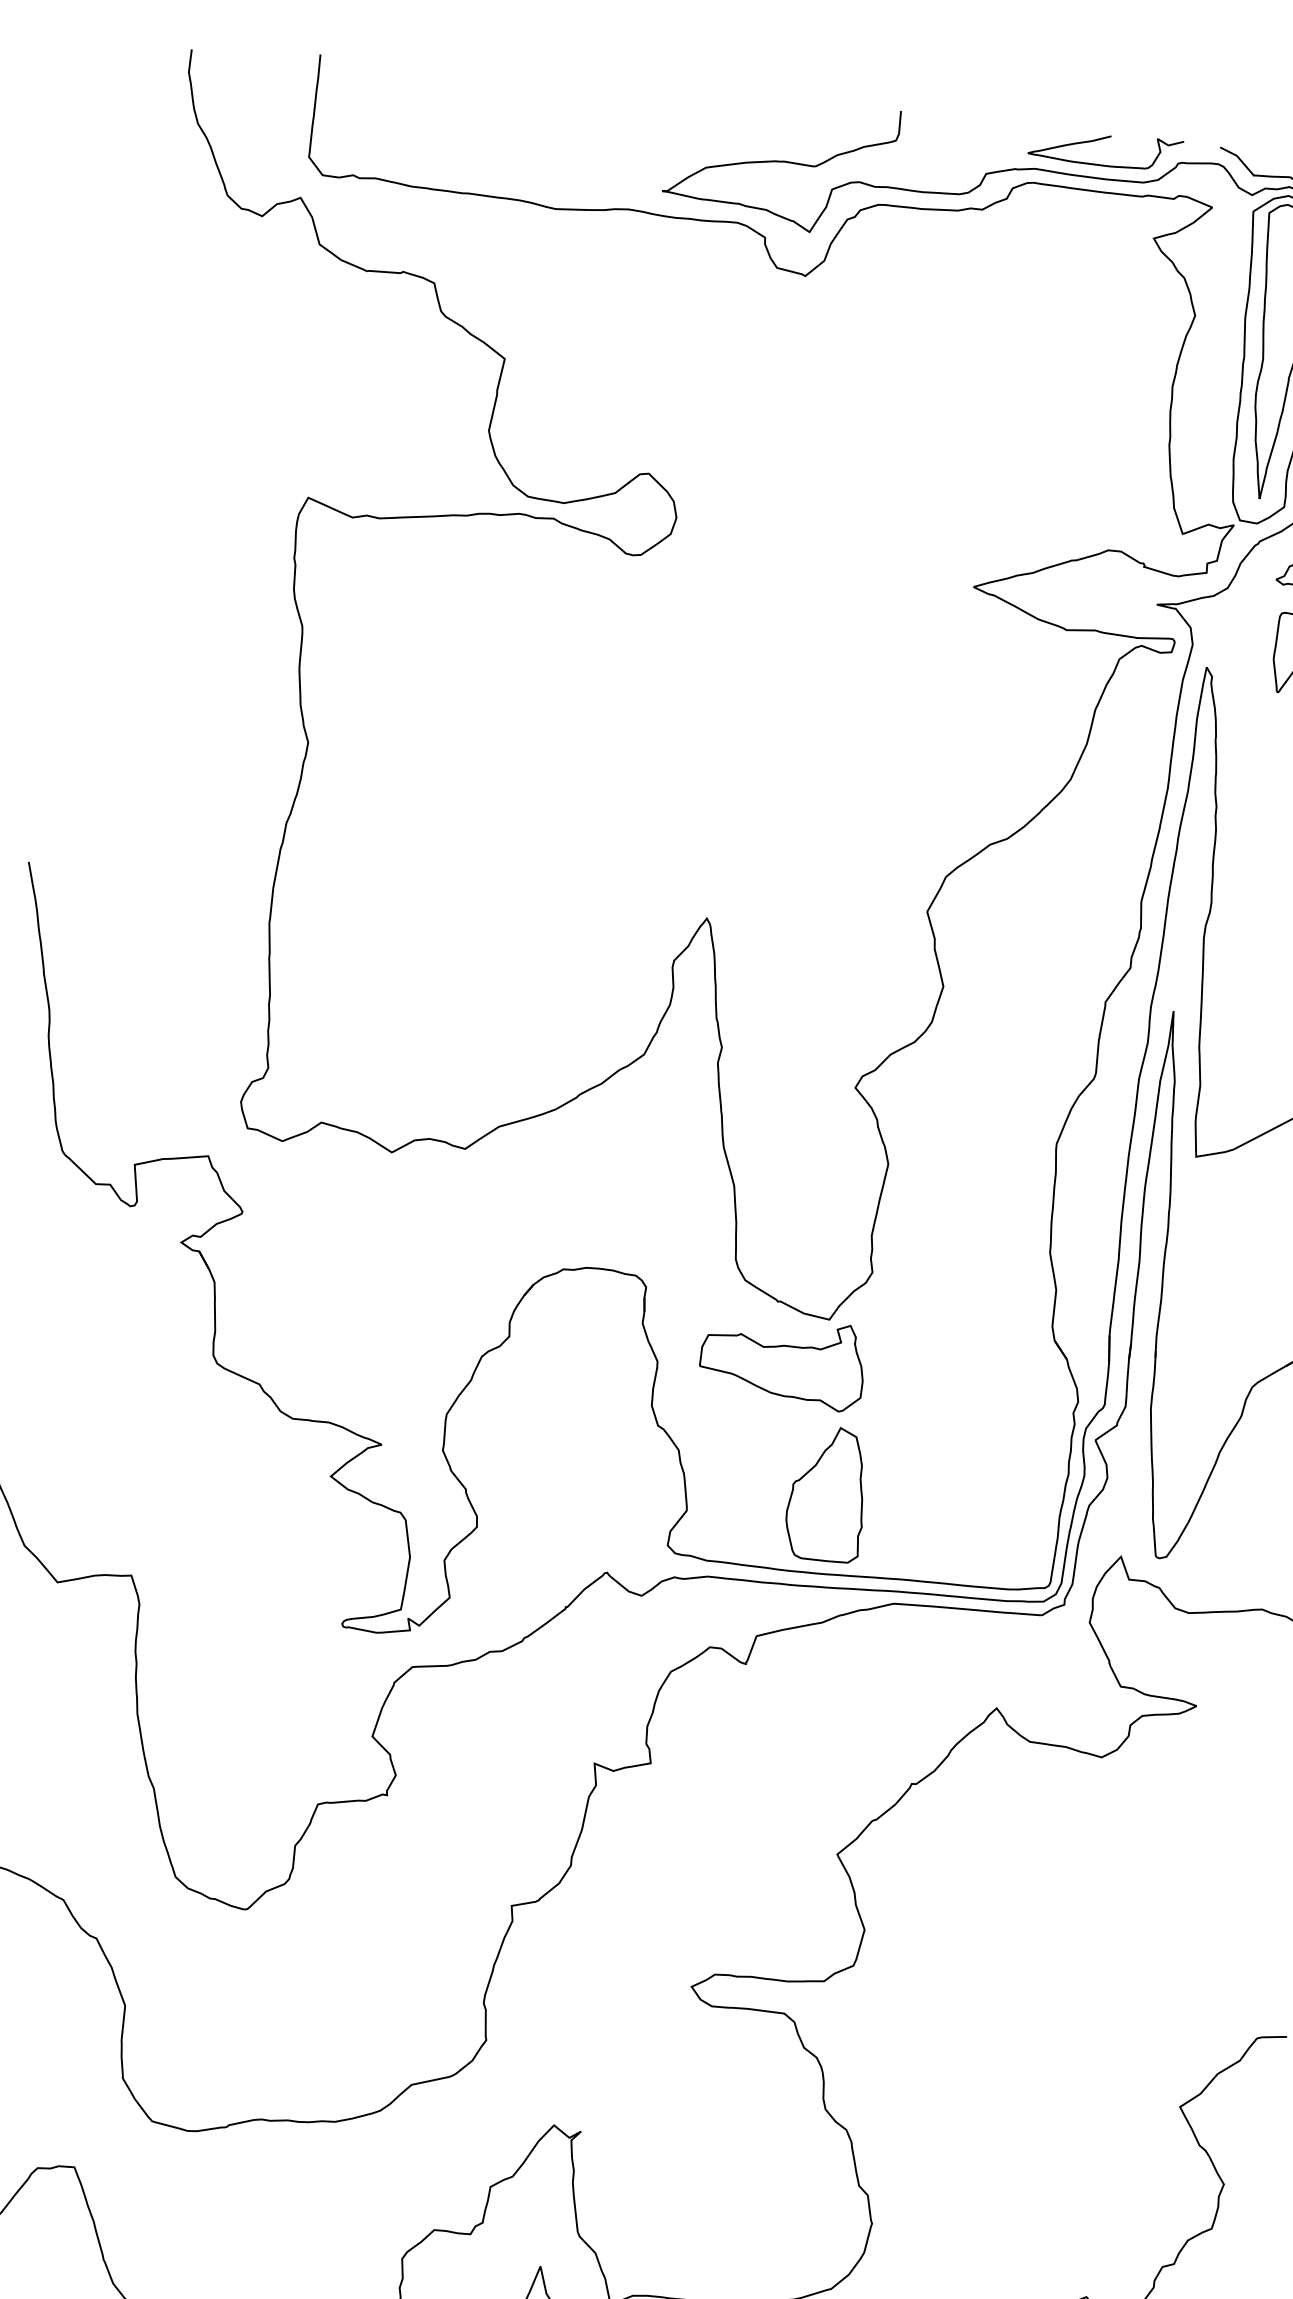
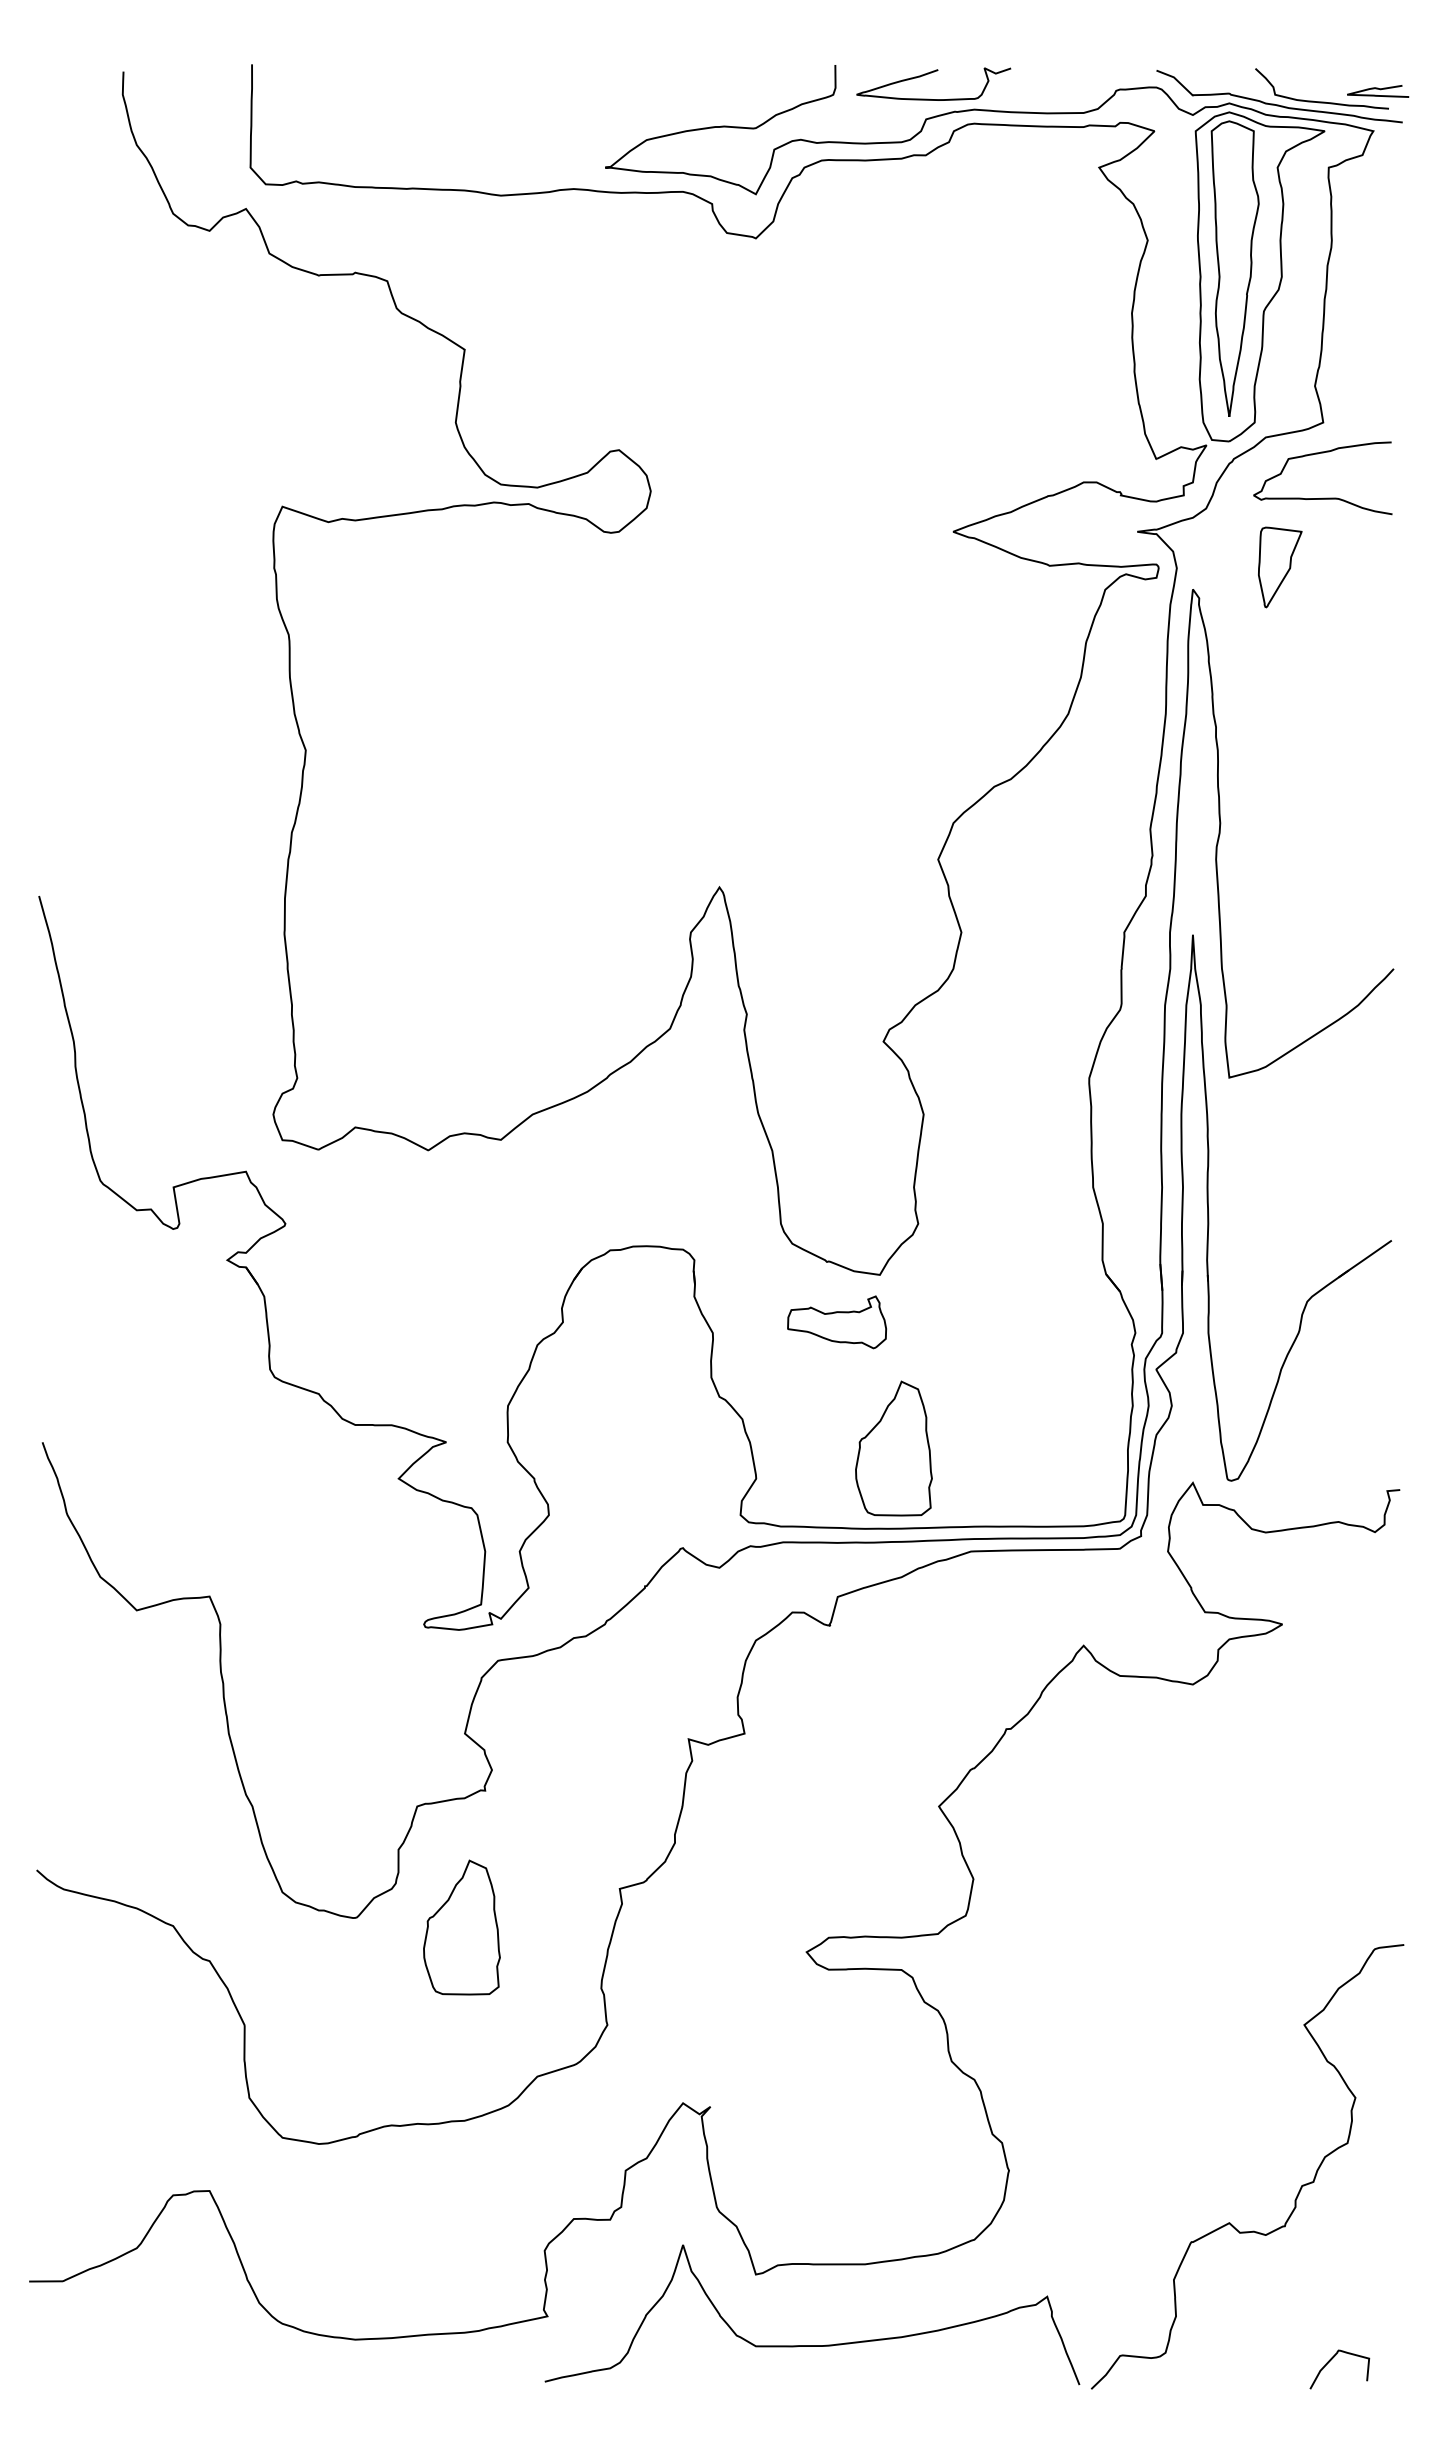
curve: (1104, 139) -> (931, 73), moved
part: (781, 1362) -> (836, 1322), size x0.6
part: (350, 1929) -> (461, 1927), added

